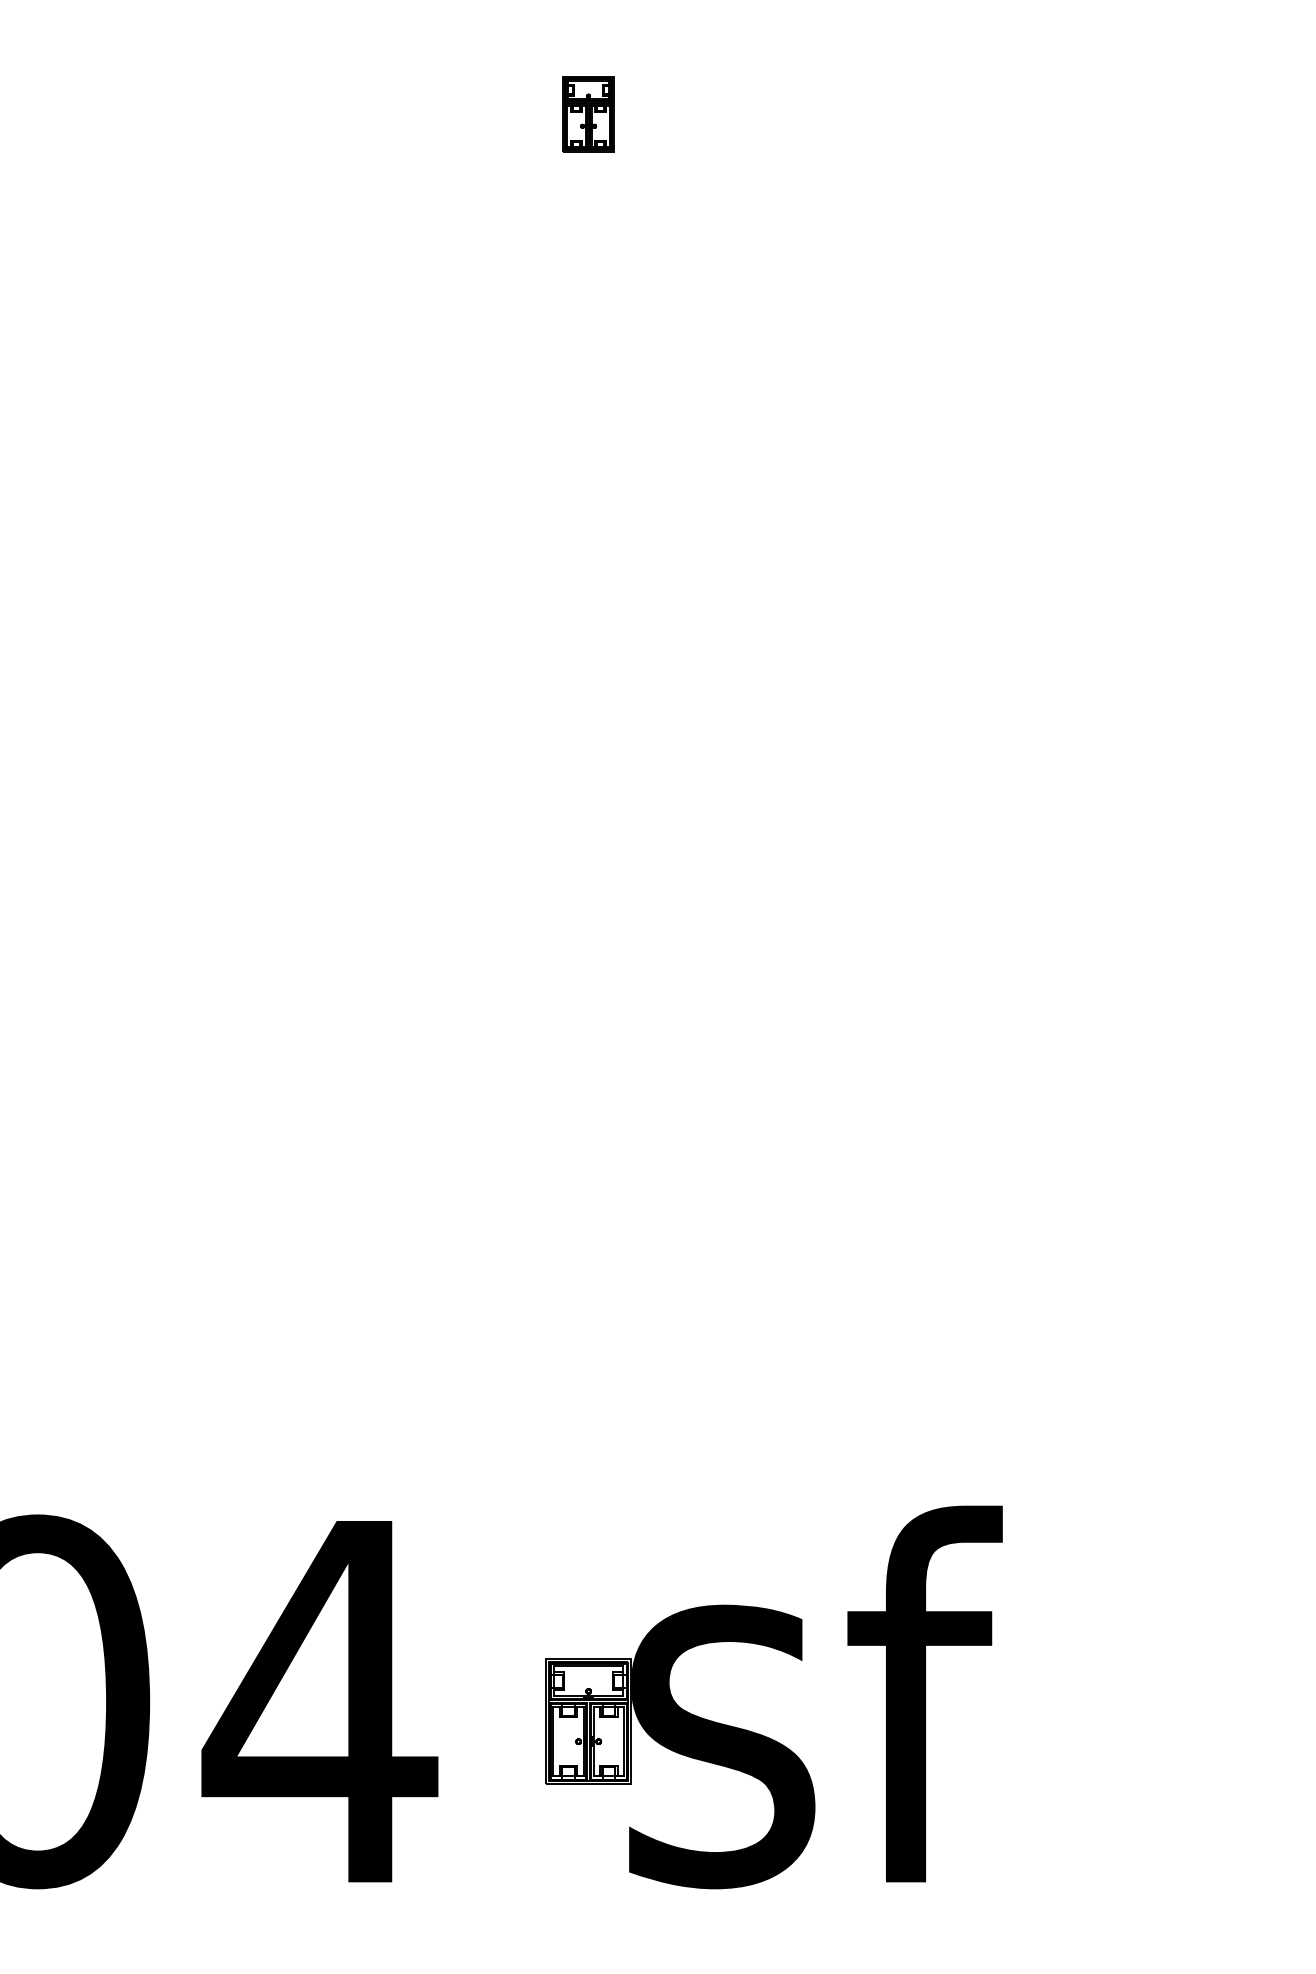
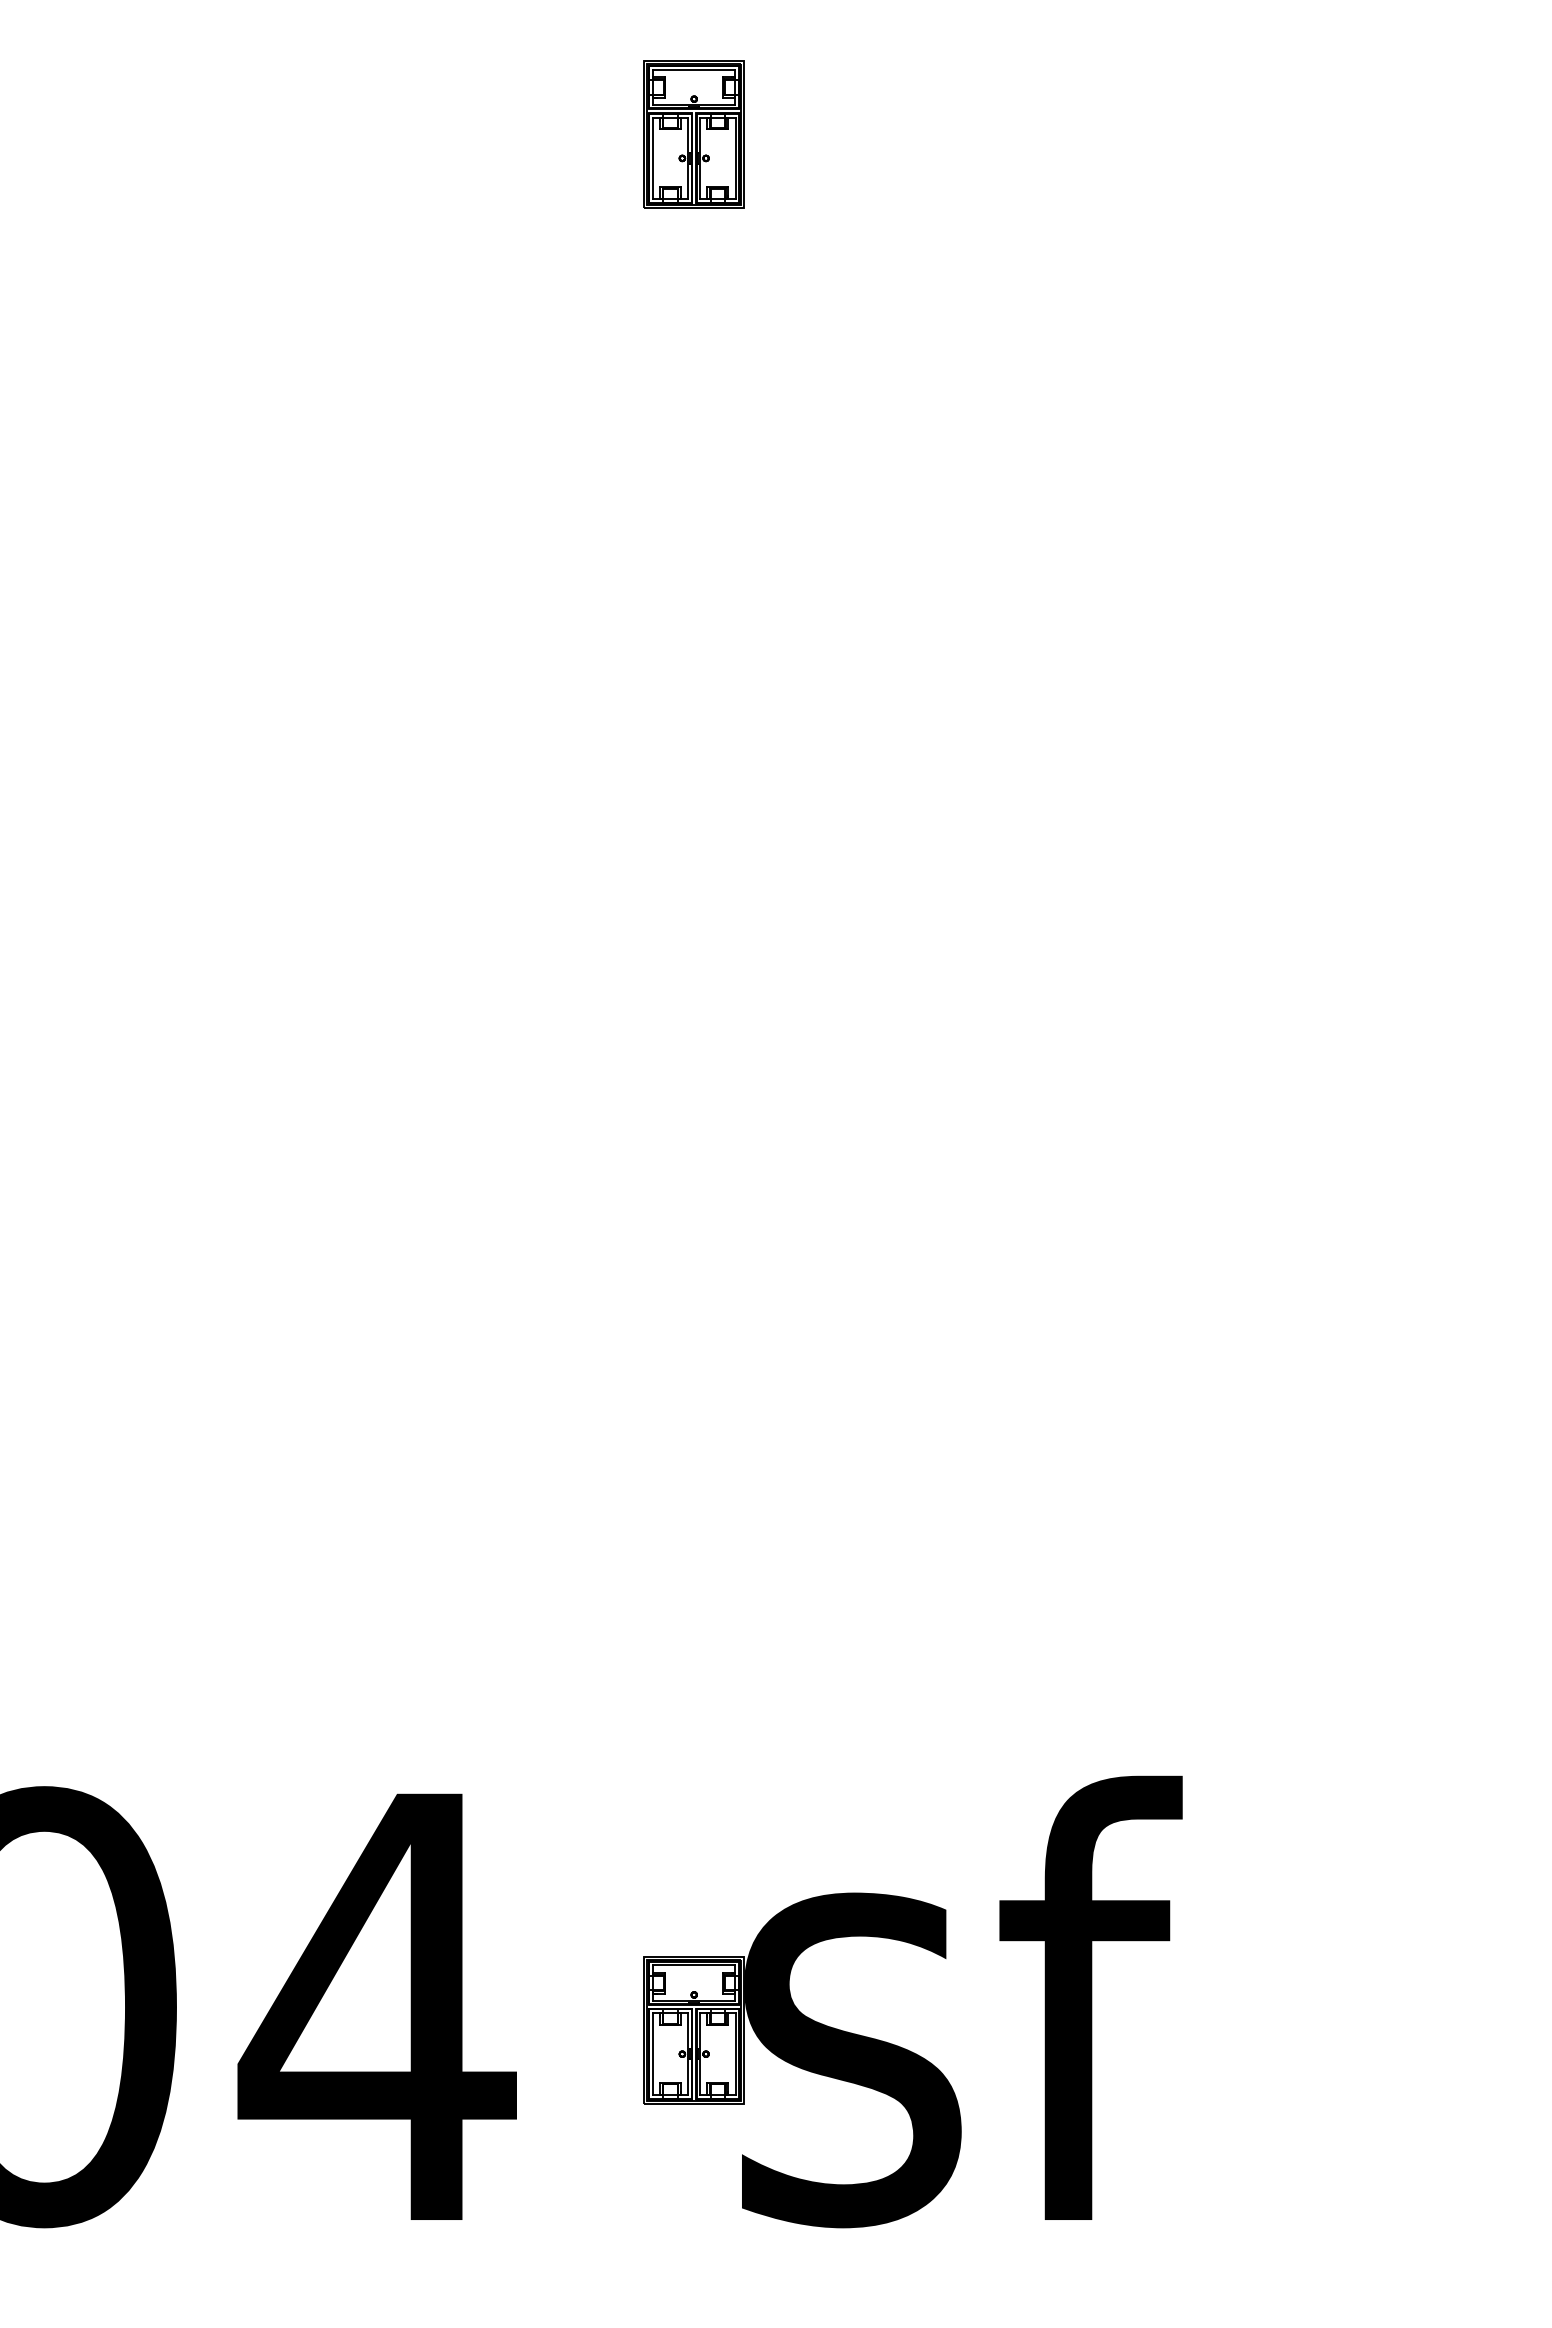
part: (588, 114) -> (693, 134), size x1.67

